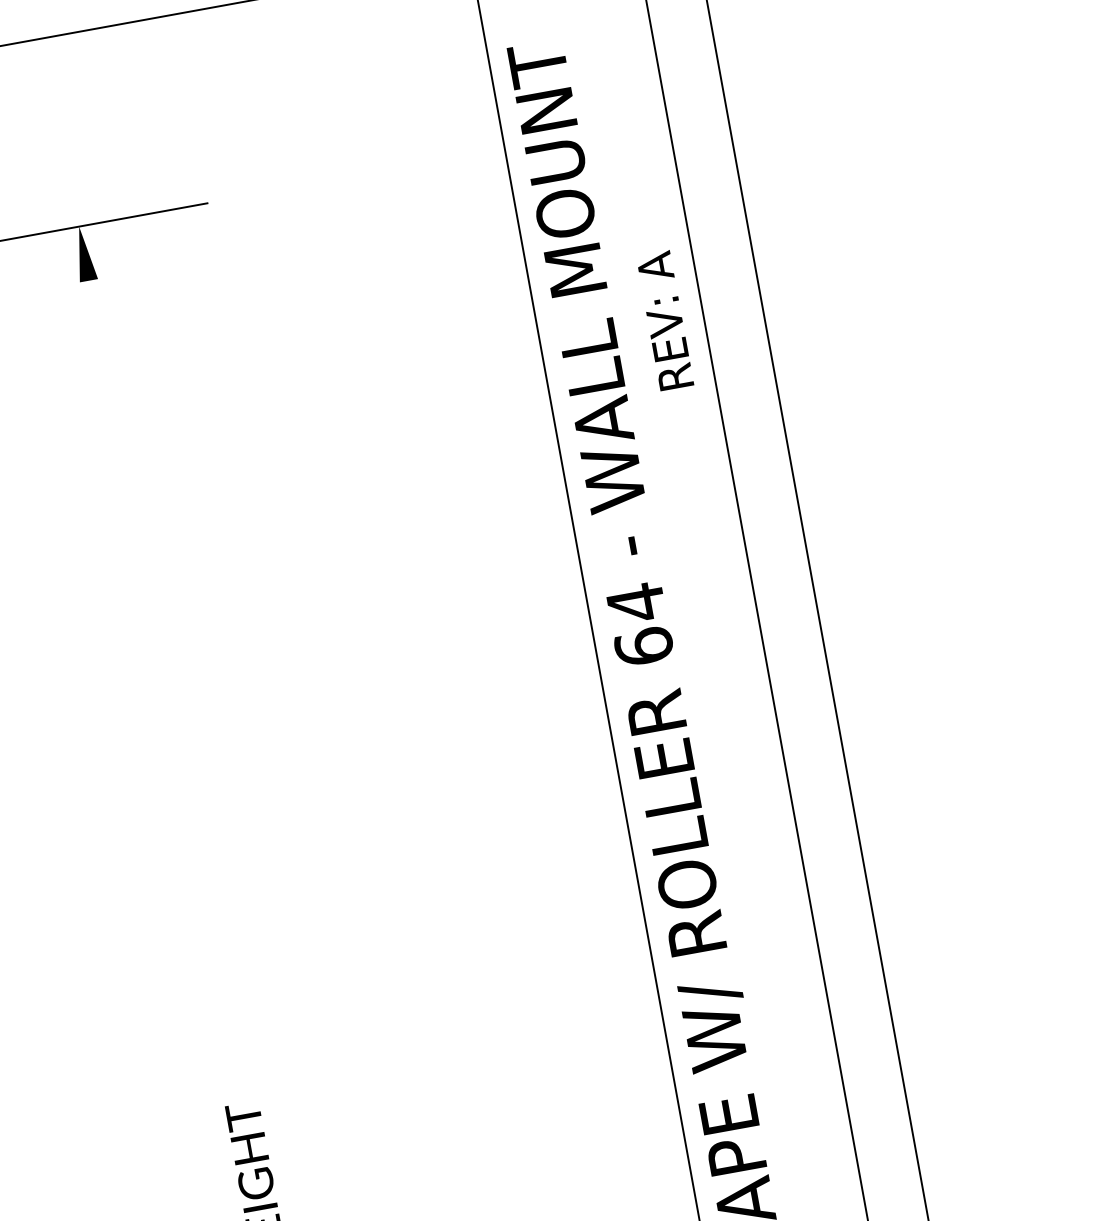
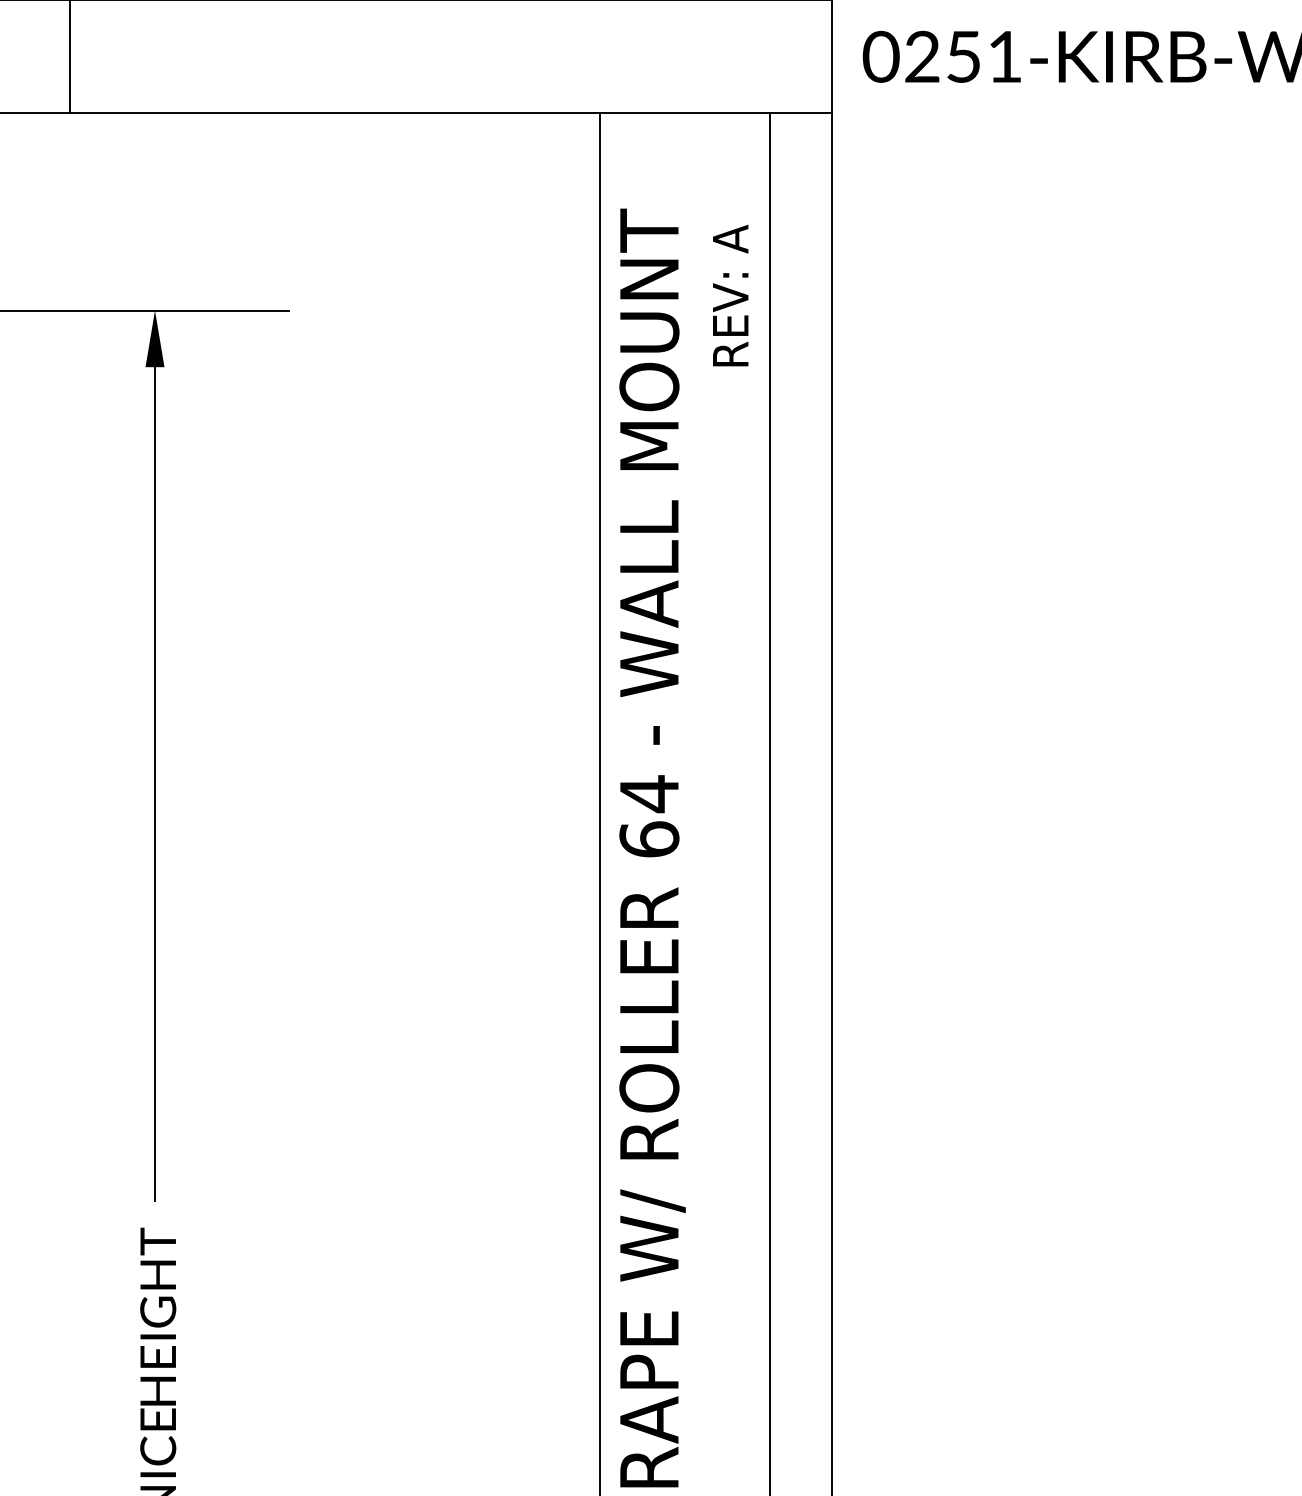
text: (664, 320) -> (730, 295), moved
line: (159, 665) -> (155, 769), added

